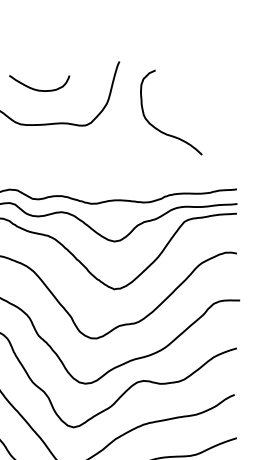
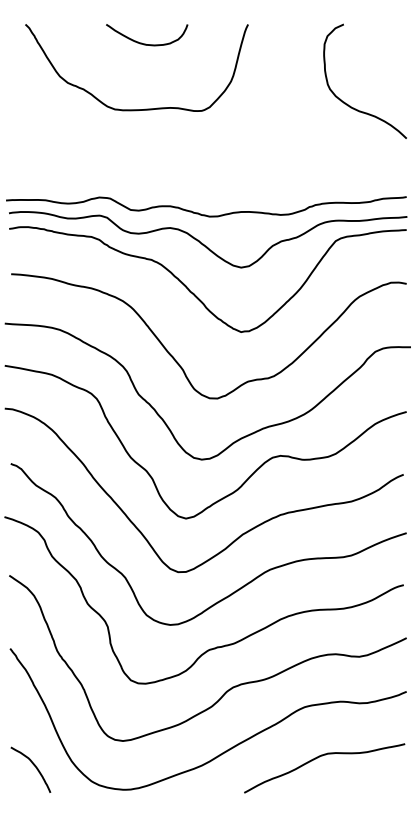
curve: (38, 89) -> (145, 43), moved
curve: (158, 128) -> (347, 103), moved

